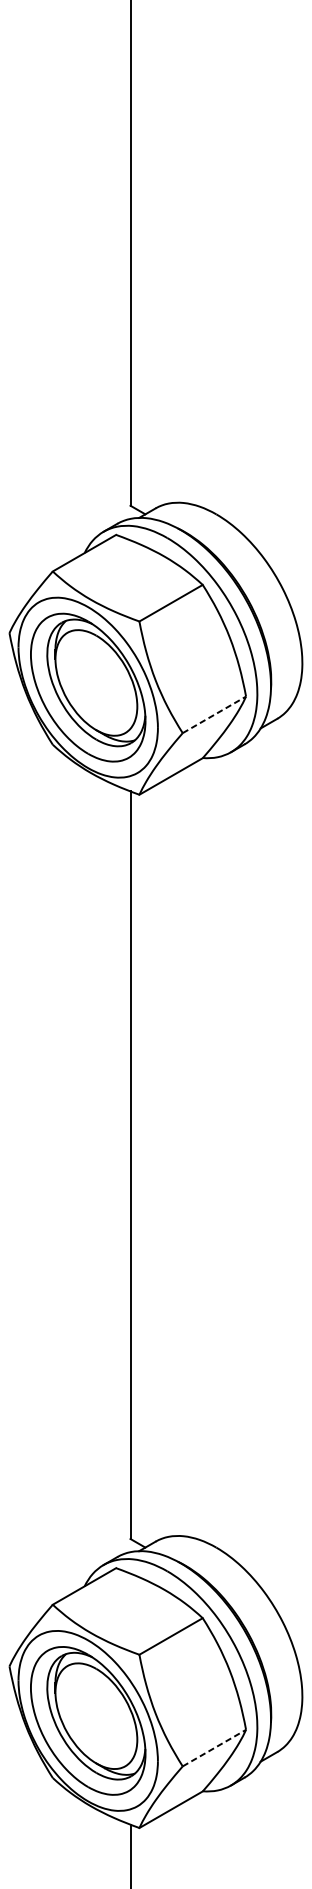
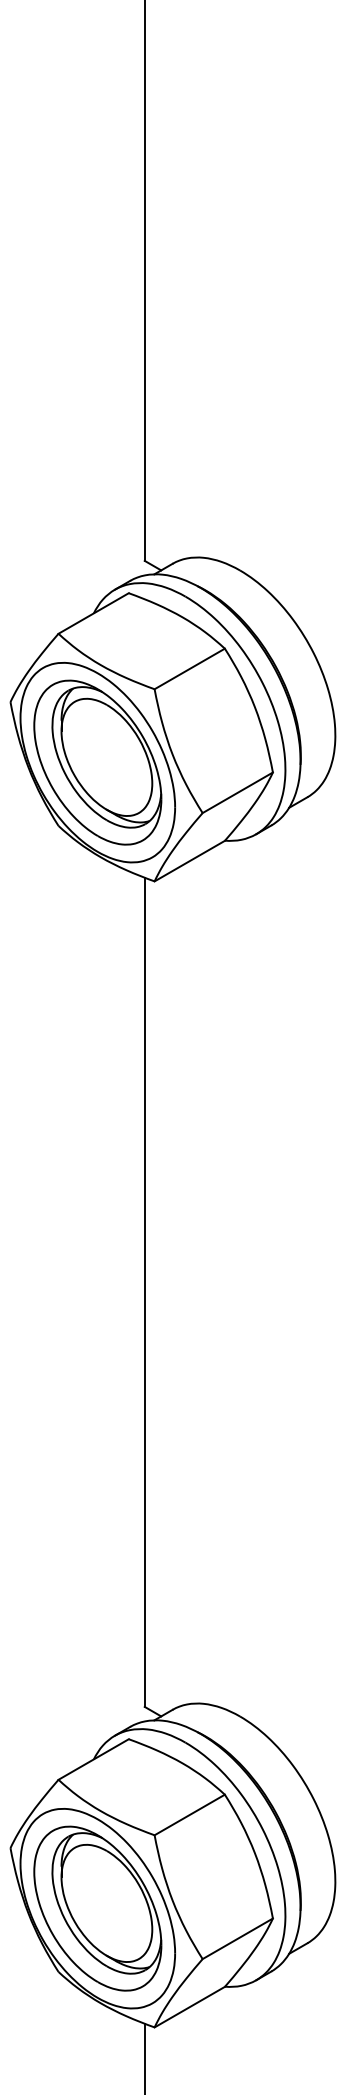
line: (214, 714) -> (237, 792), dashed -> solid
line: (214, 1747) -> (237, 1938), dashed -> solid

